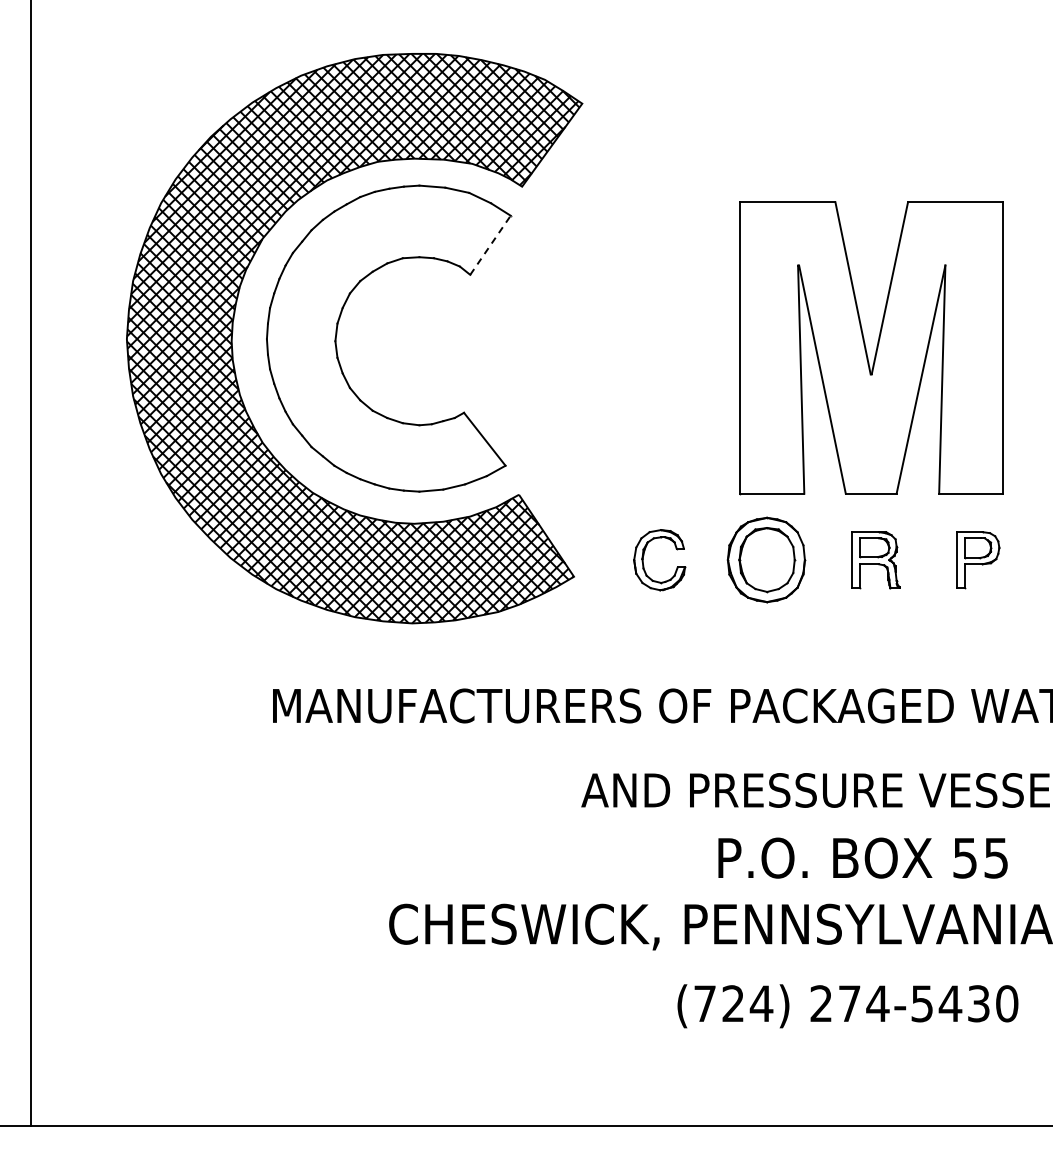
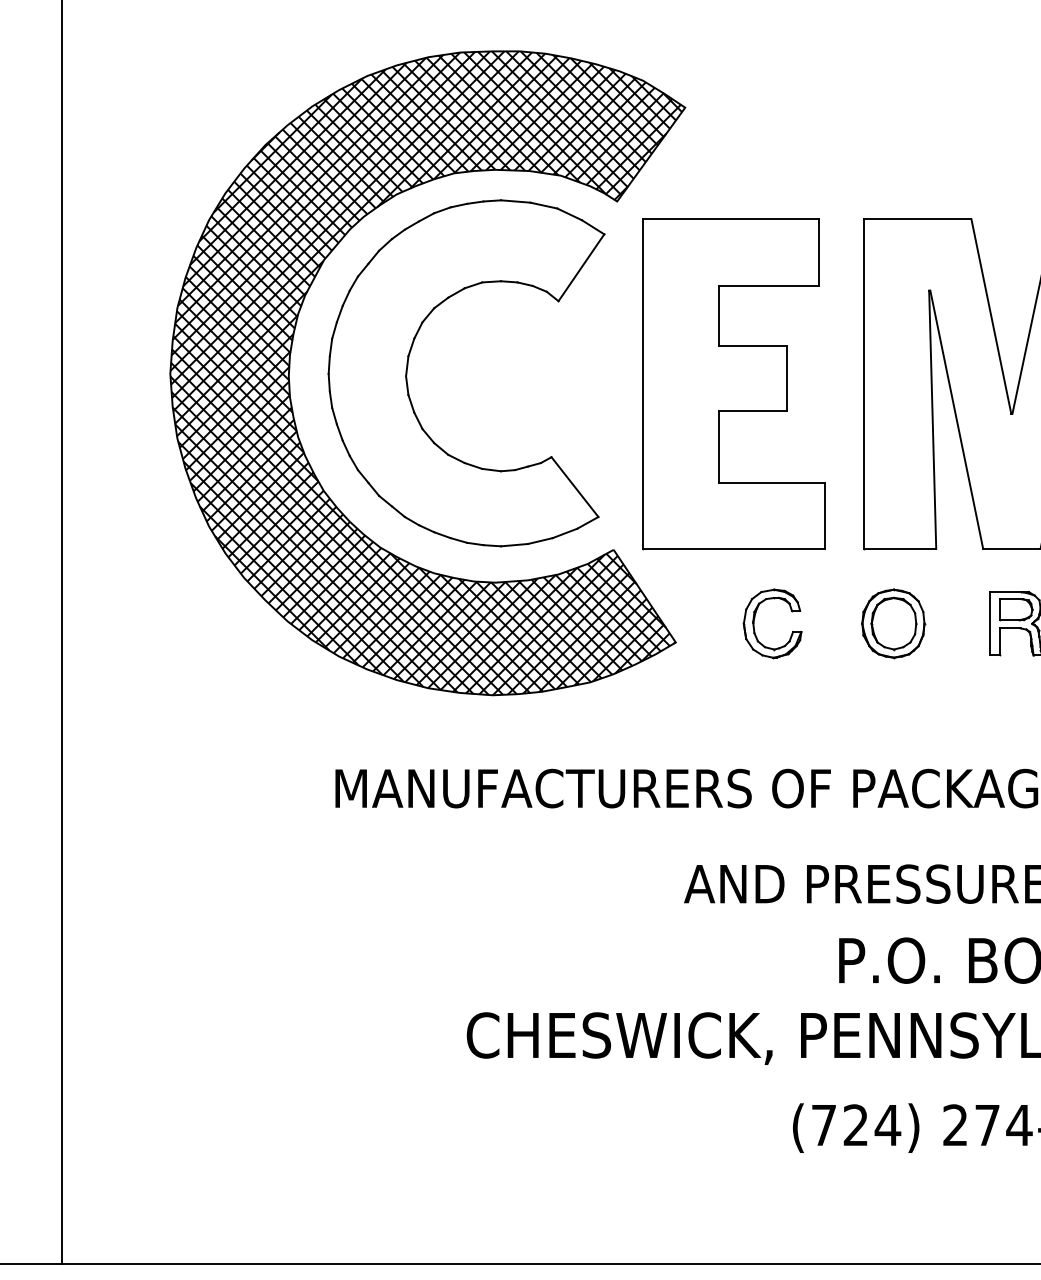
line: (490, 245) -> (581, 268), dashed -> solid
part: (625, 348) -> (734, 384), added
part: (766, 560) -> (893, 624), size x0.71

